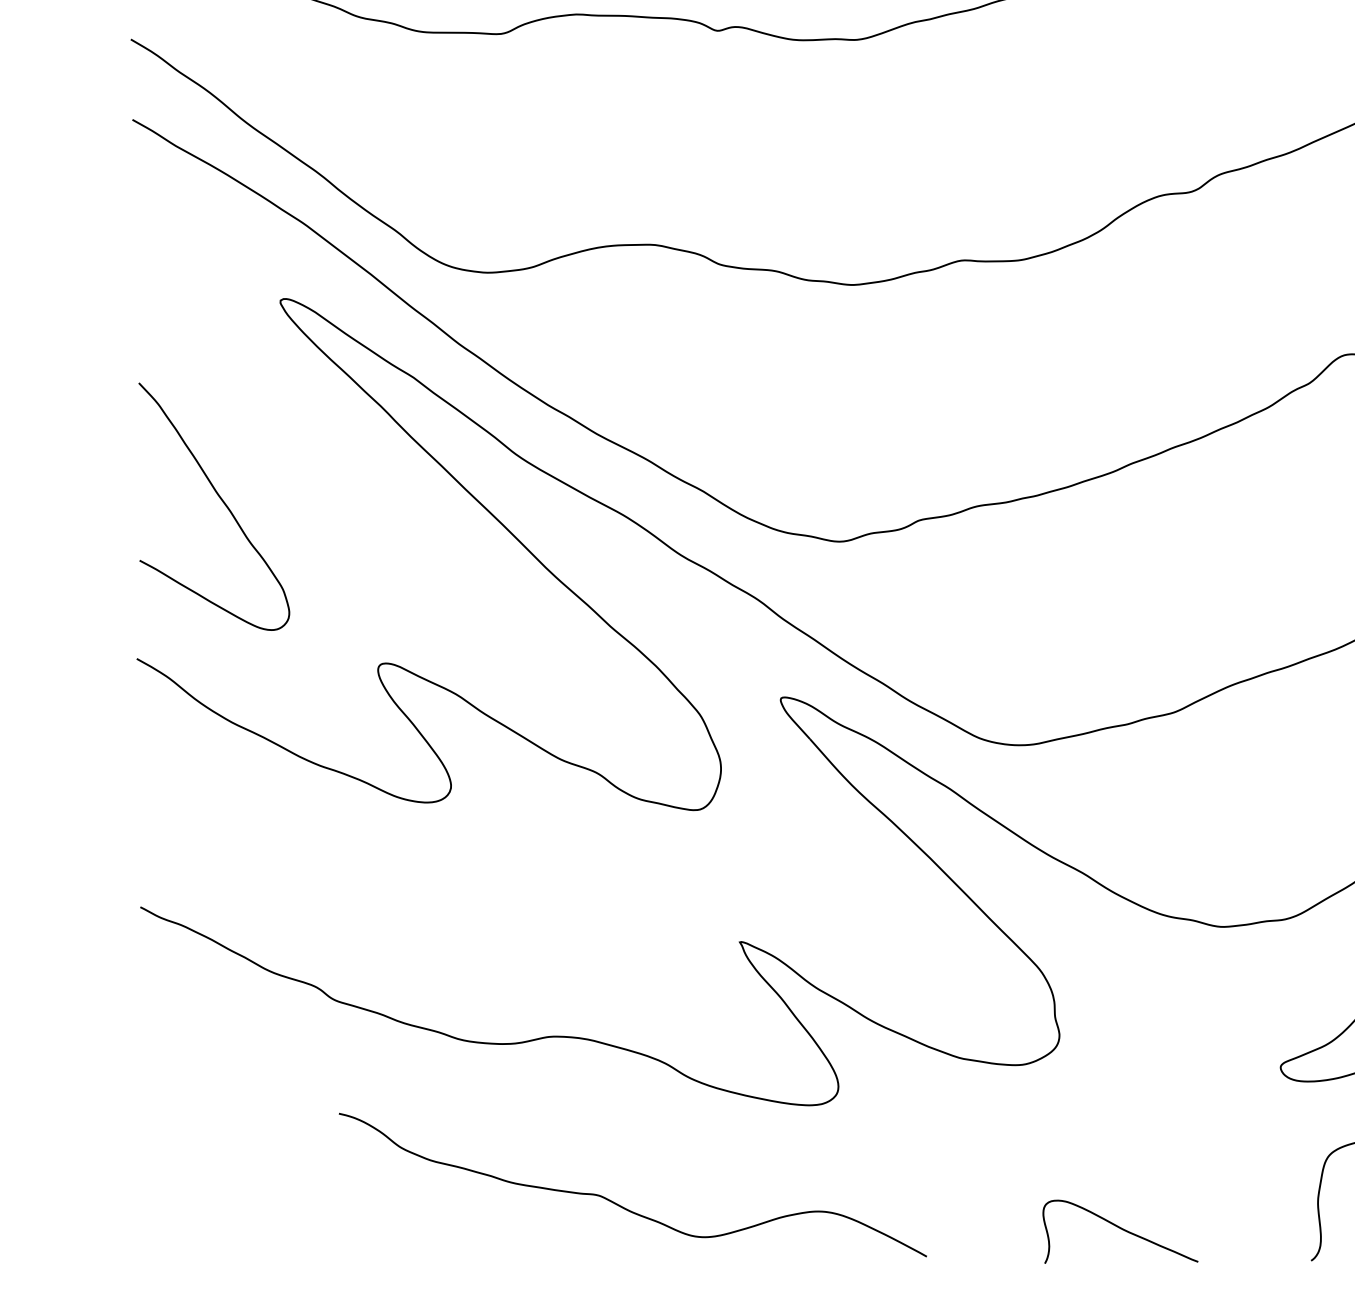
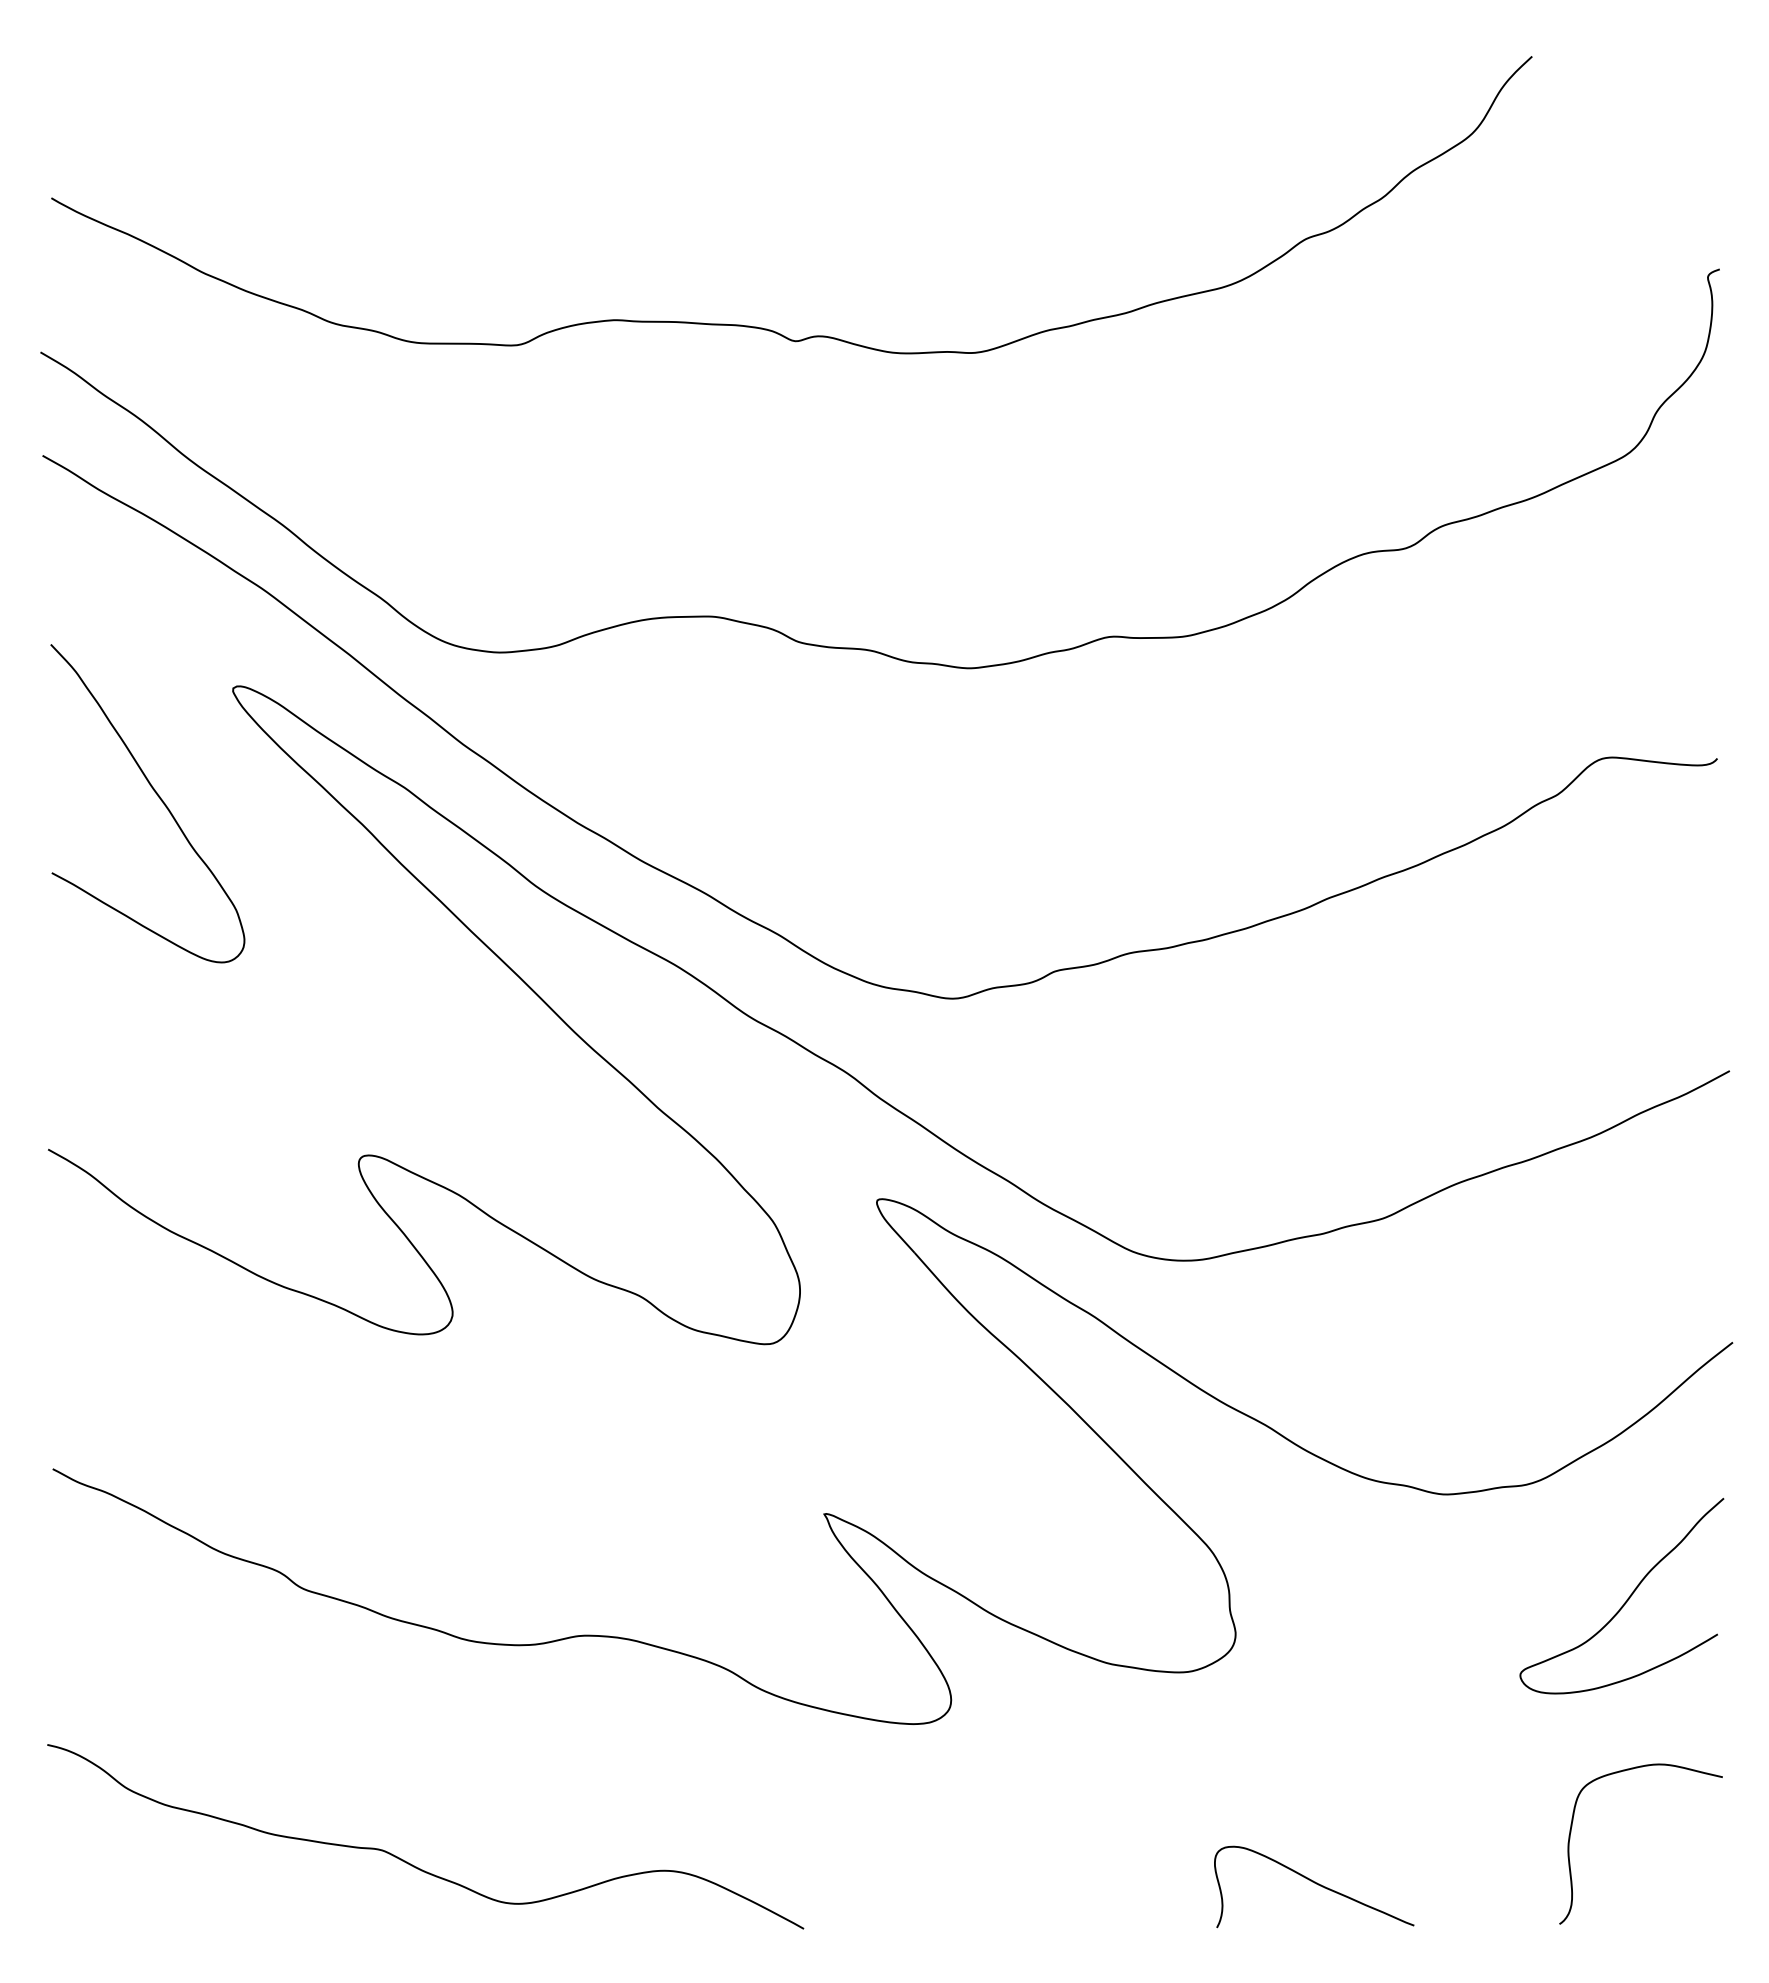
curve: (221, 501) -> (157, 796), moved
curve: (618, 1204) -> (407, 1861), moved

